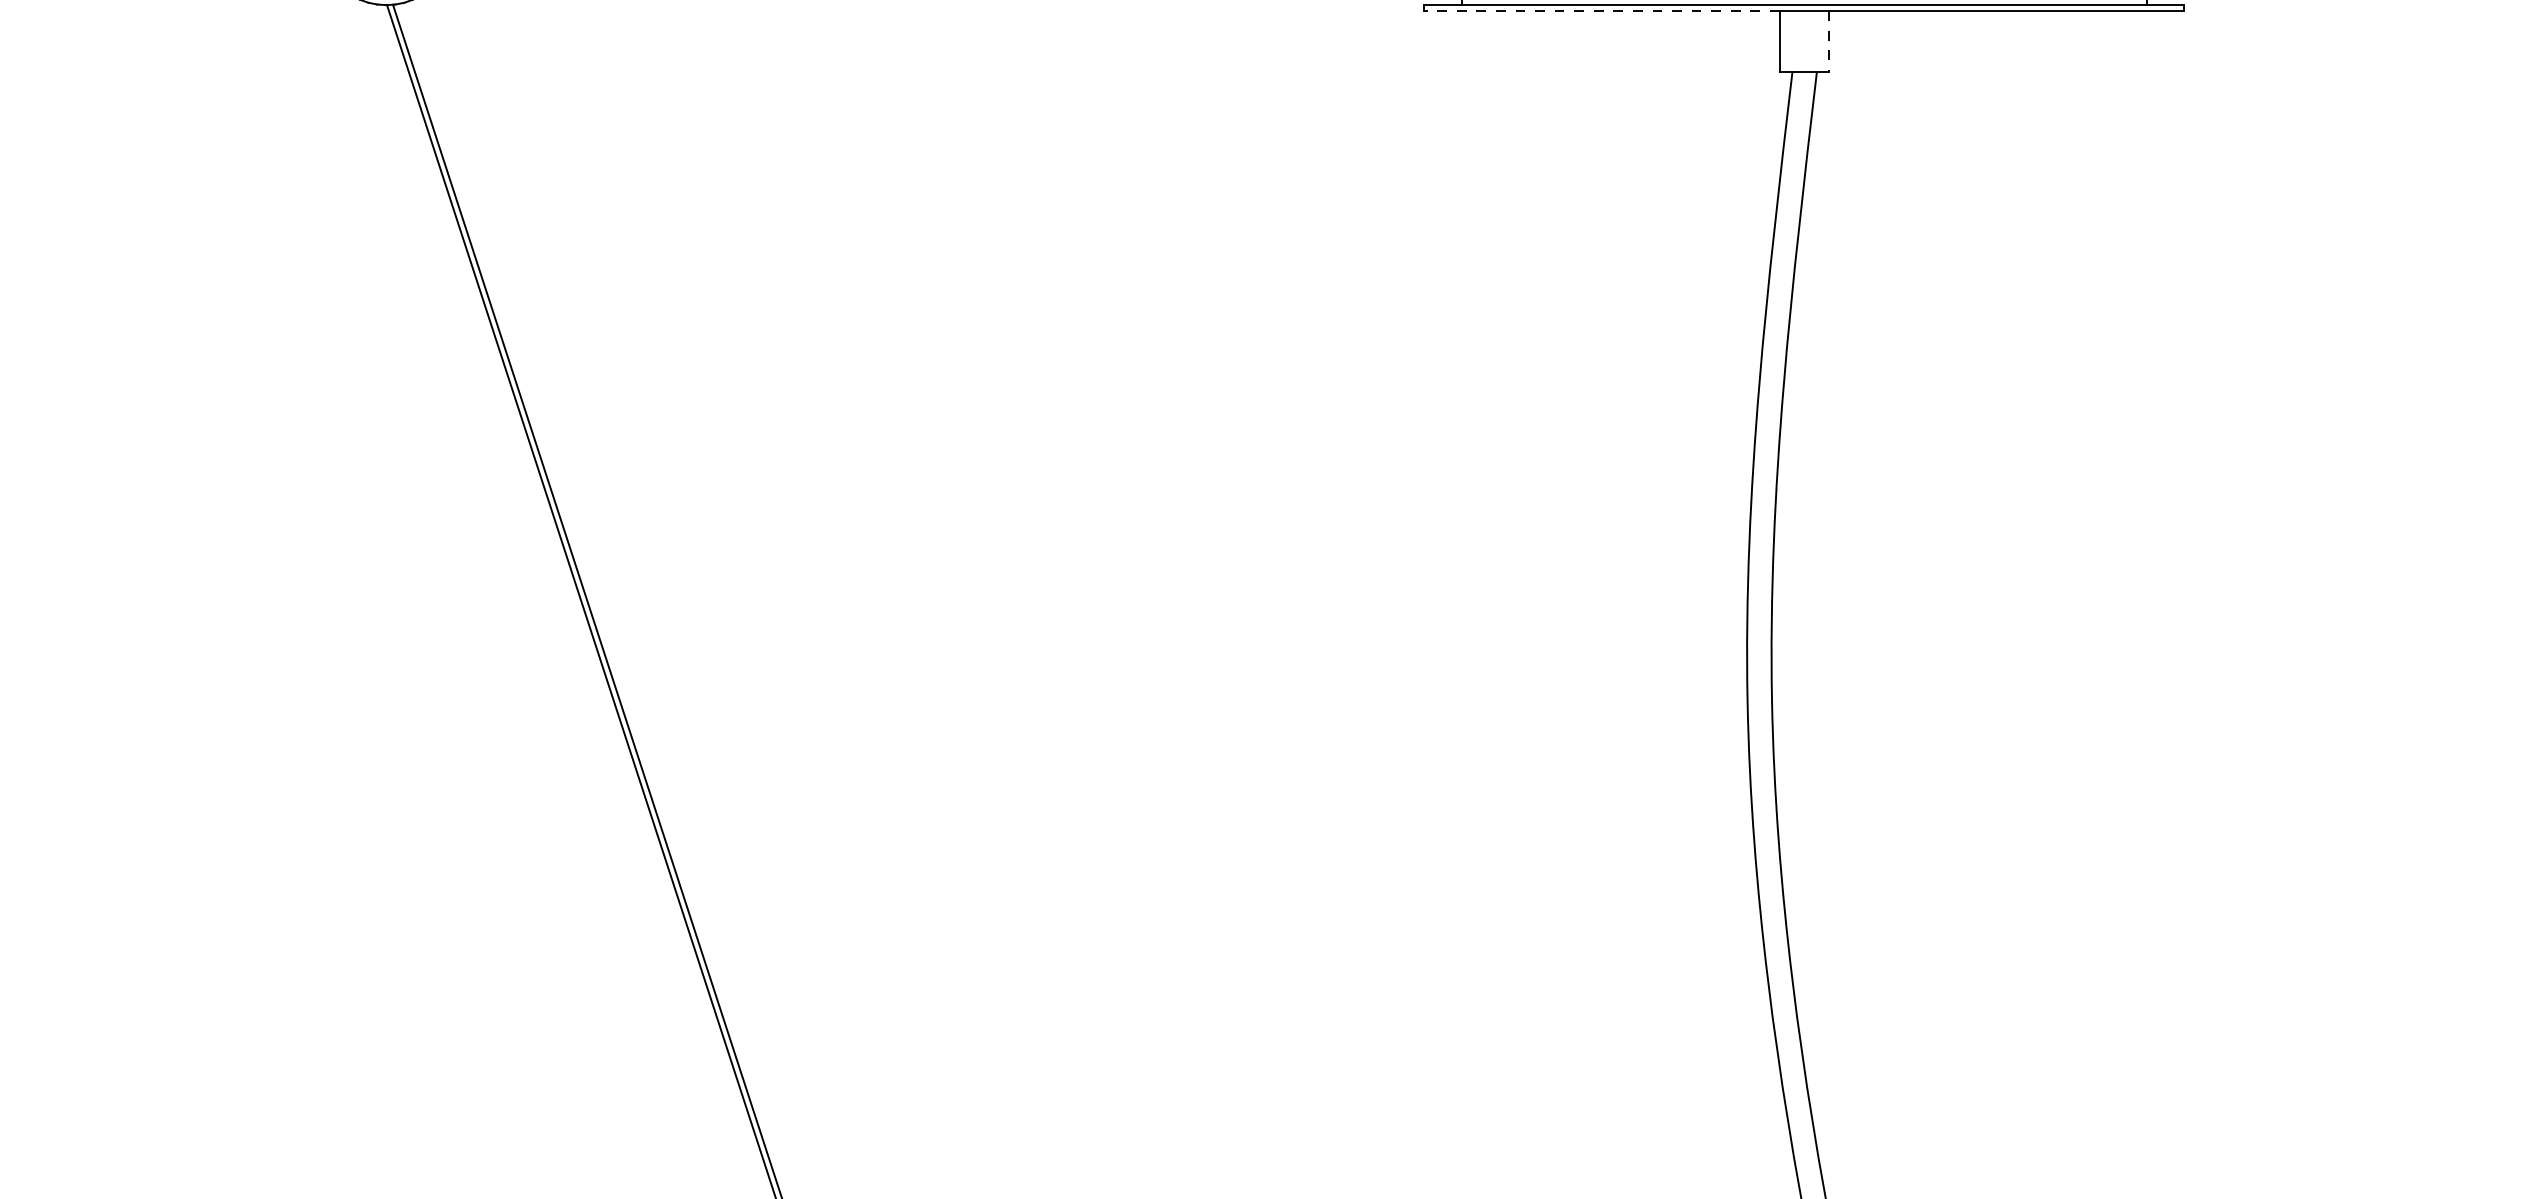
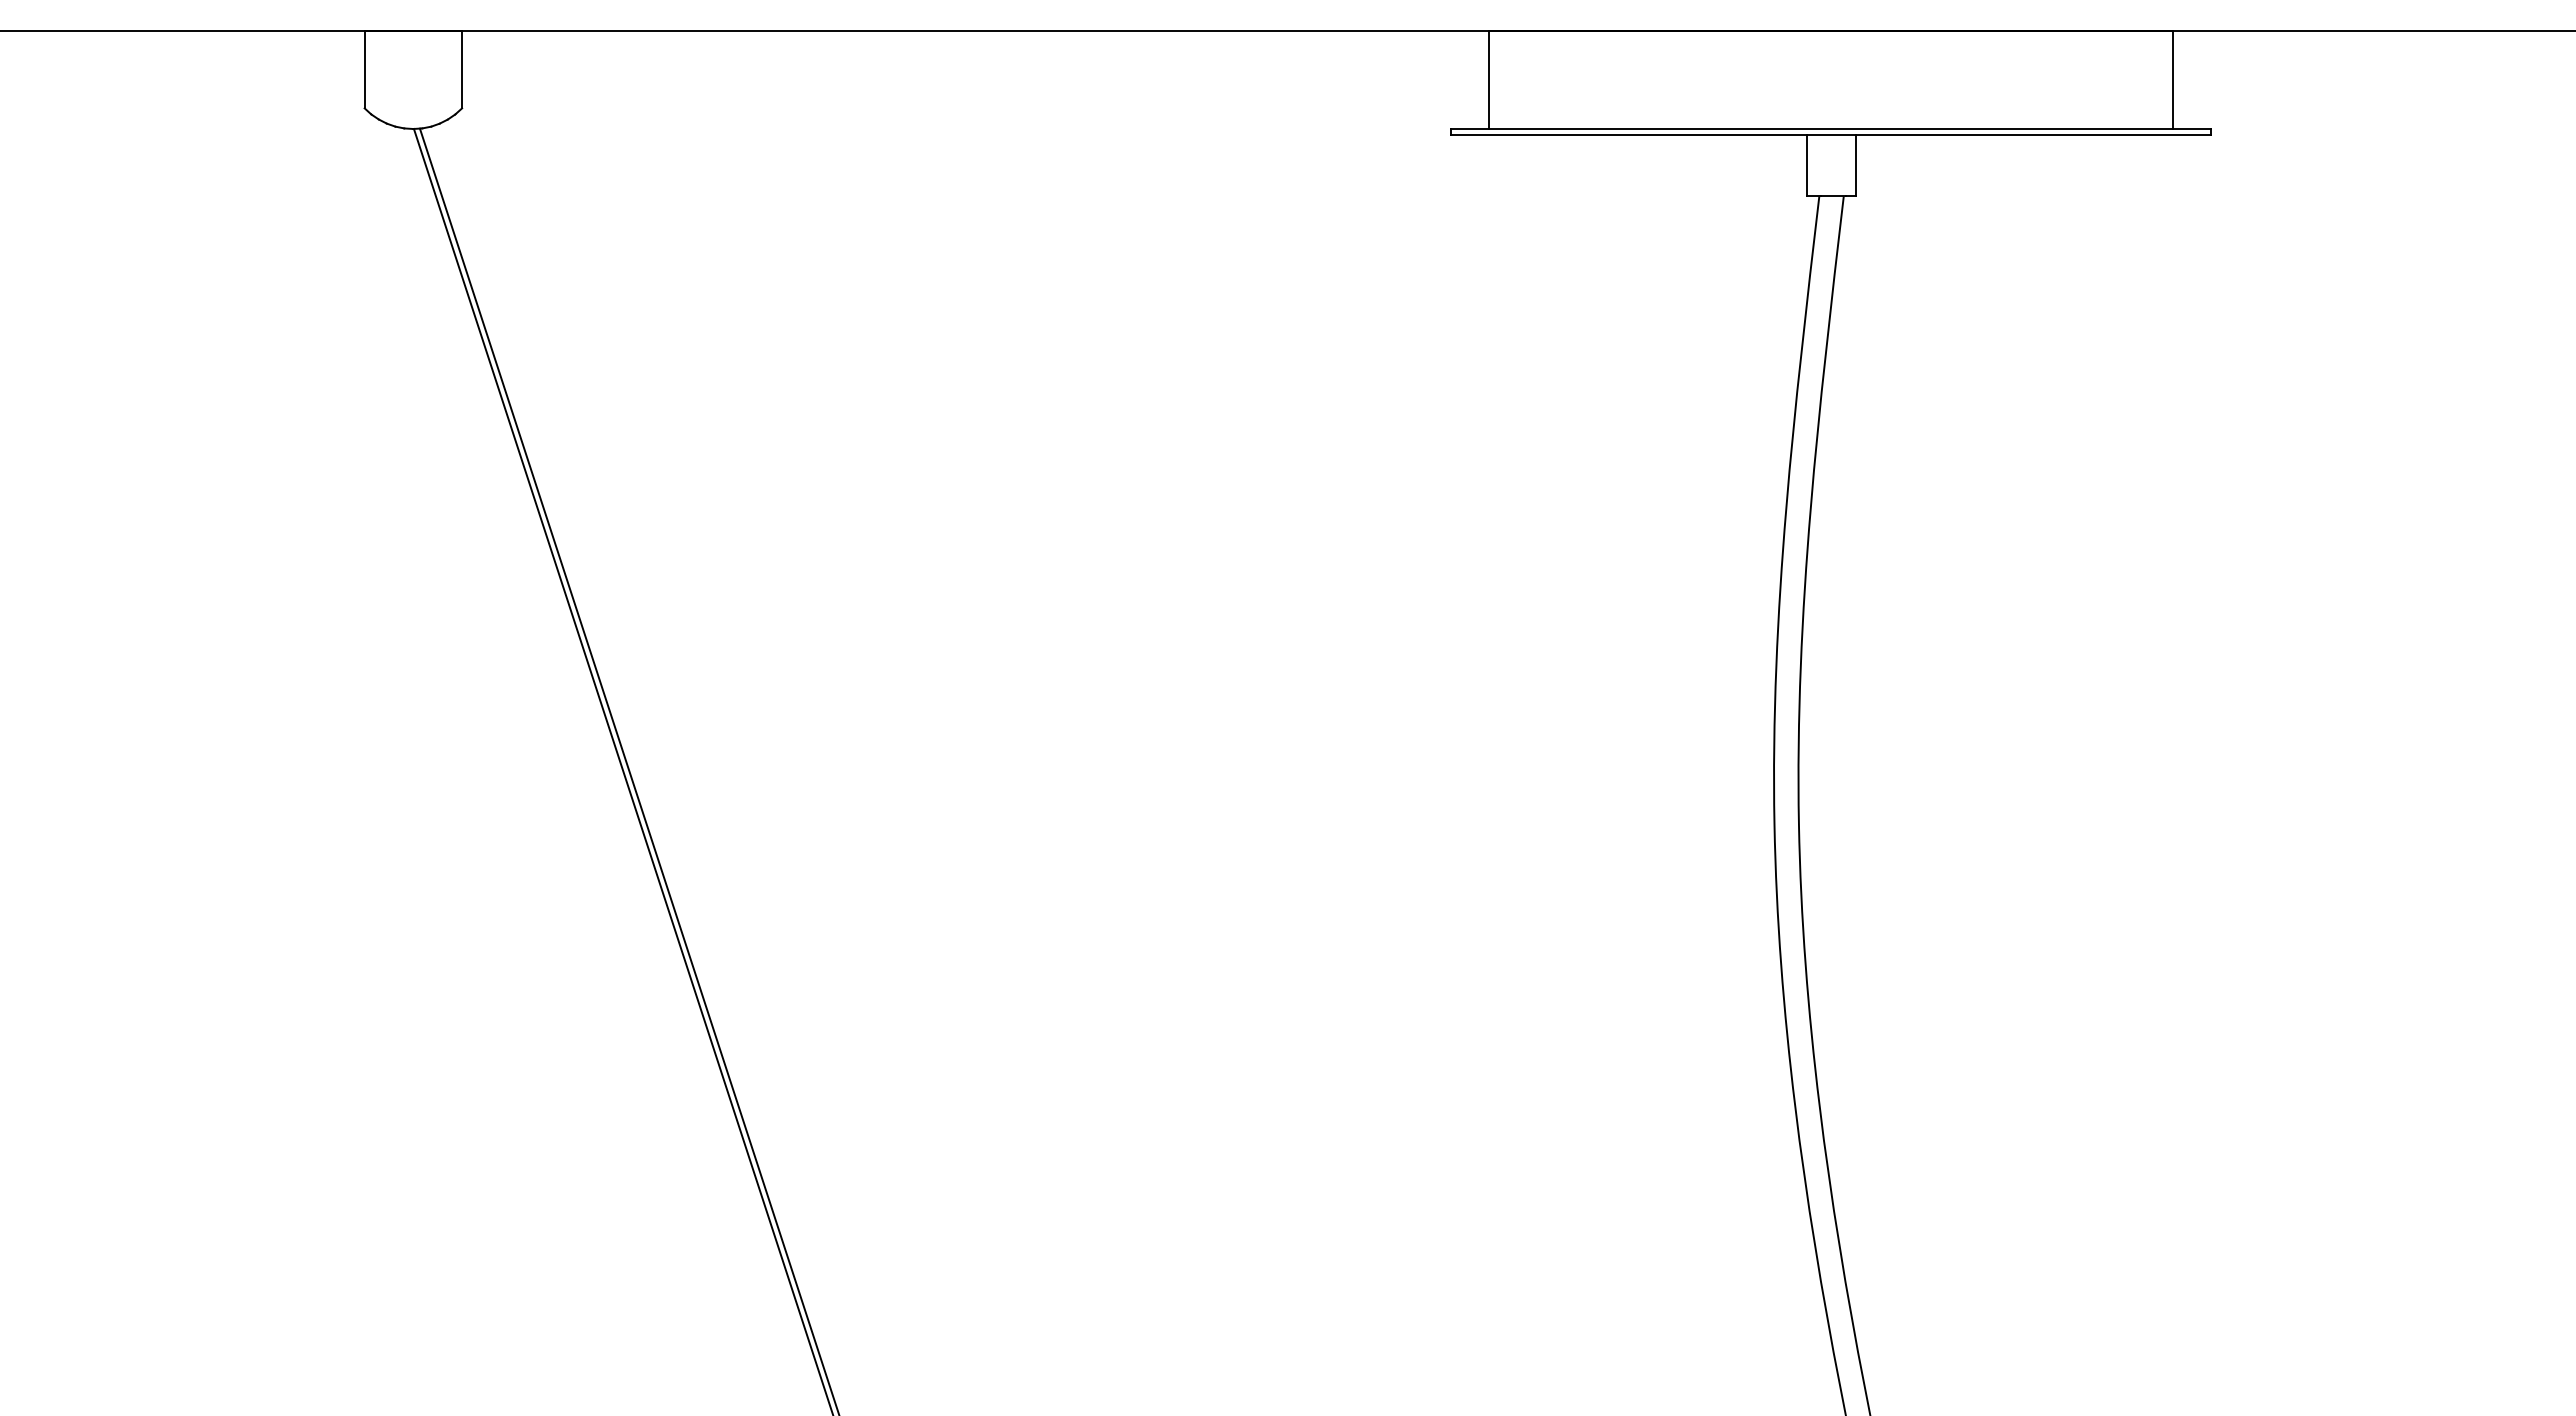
line: (1601, 11) -> (1628, 135), dashed -> solid
line: (1828, 41) -> (1855, 165), dashed -> solid

